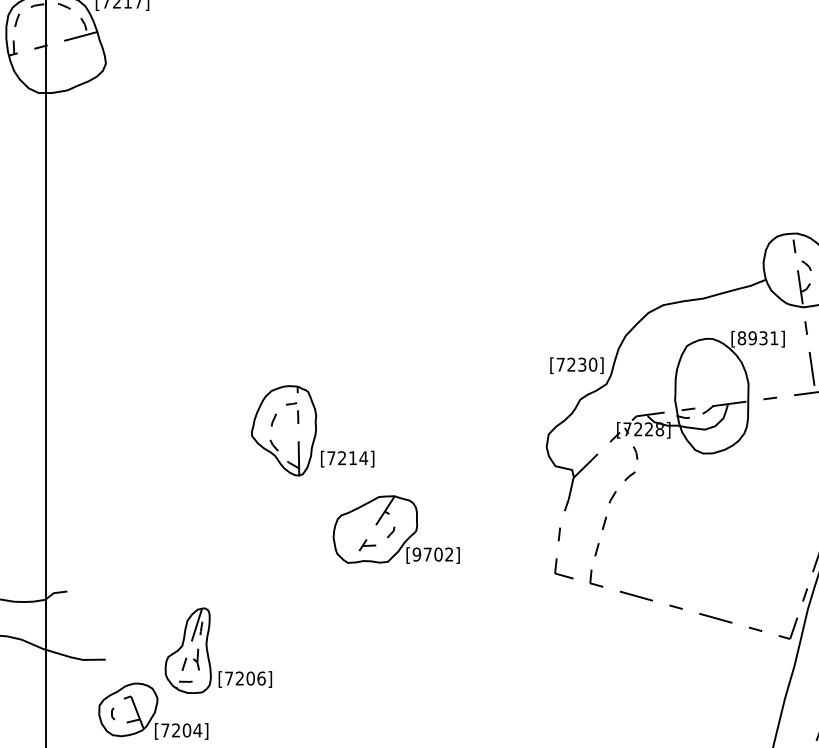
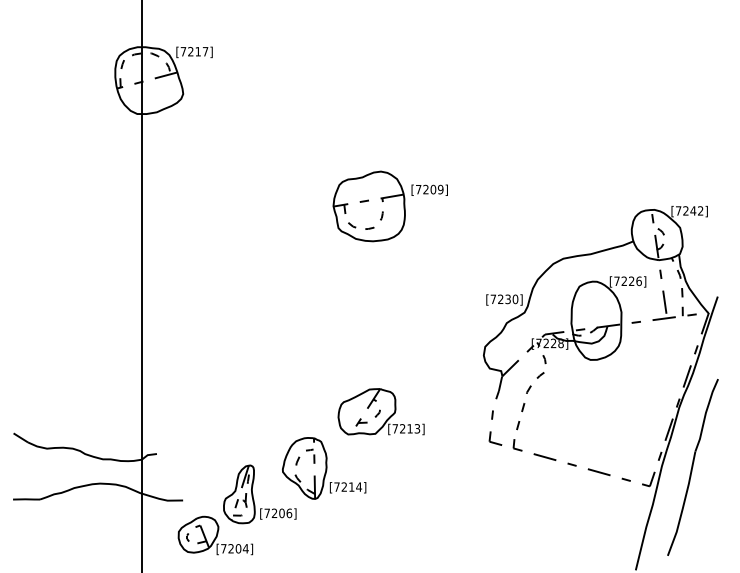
part: (408, 228) -> (389, 206), added
text: (757, 338) -> (627, 281), [8931] -> [7226]
part: (313, 430) -> (324, 468), moved
text: (433, 554) -> (406, 428), [9702] -> [7213]

